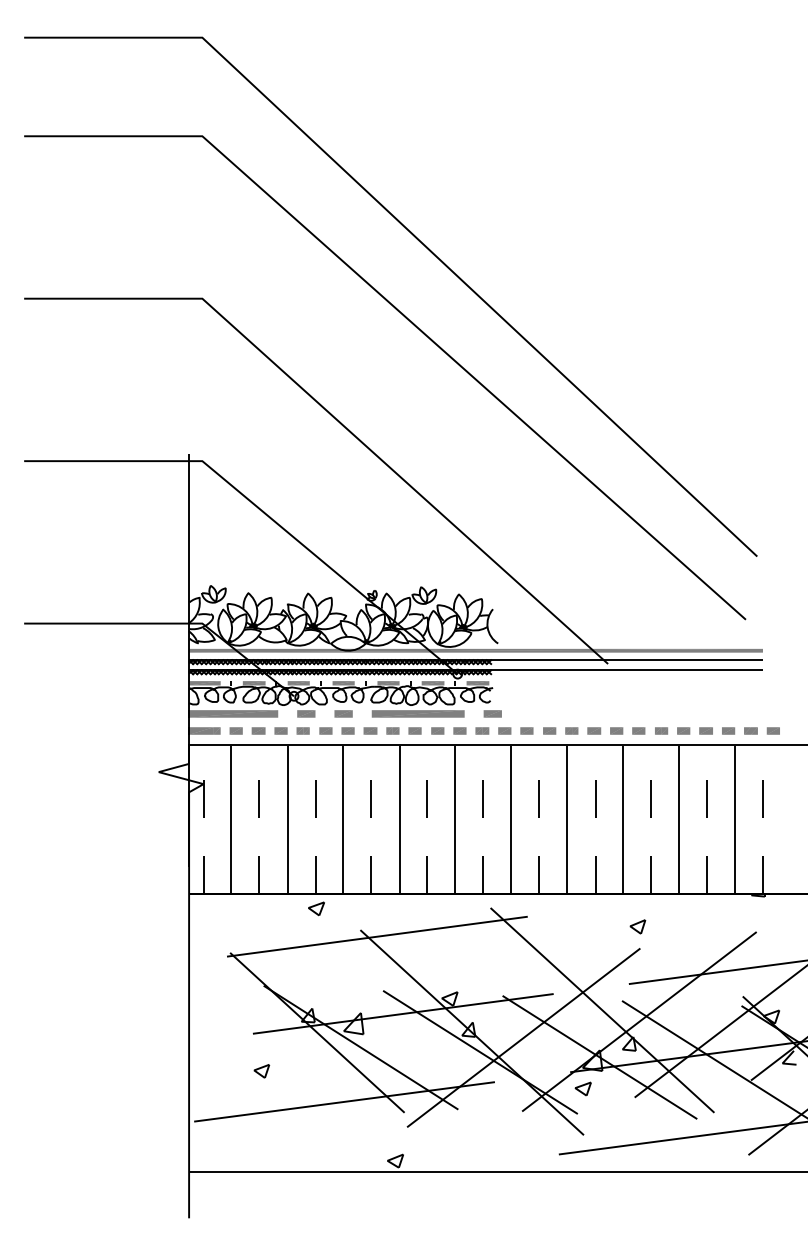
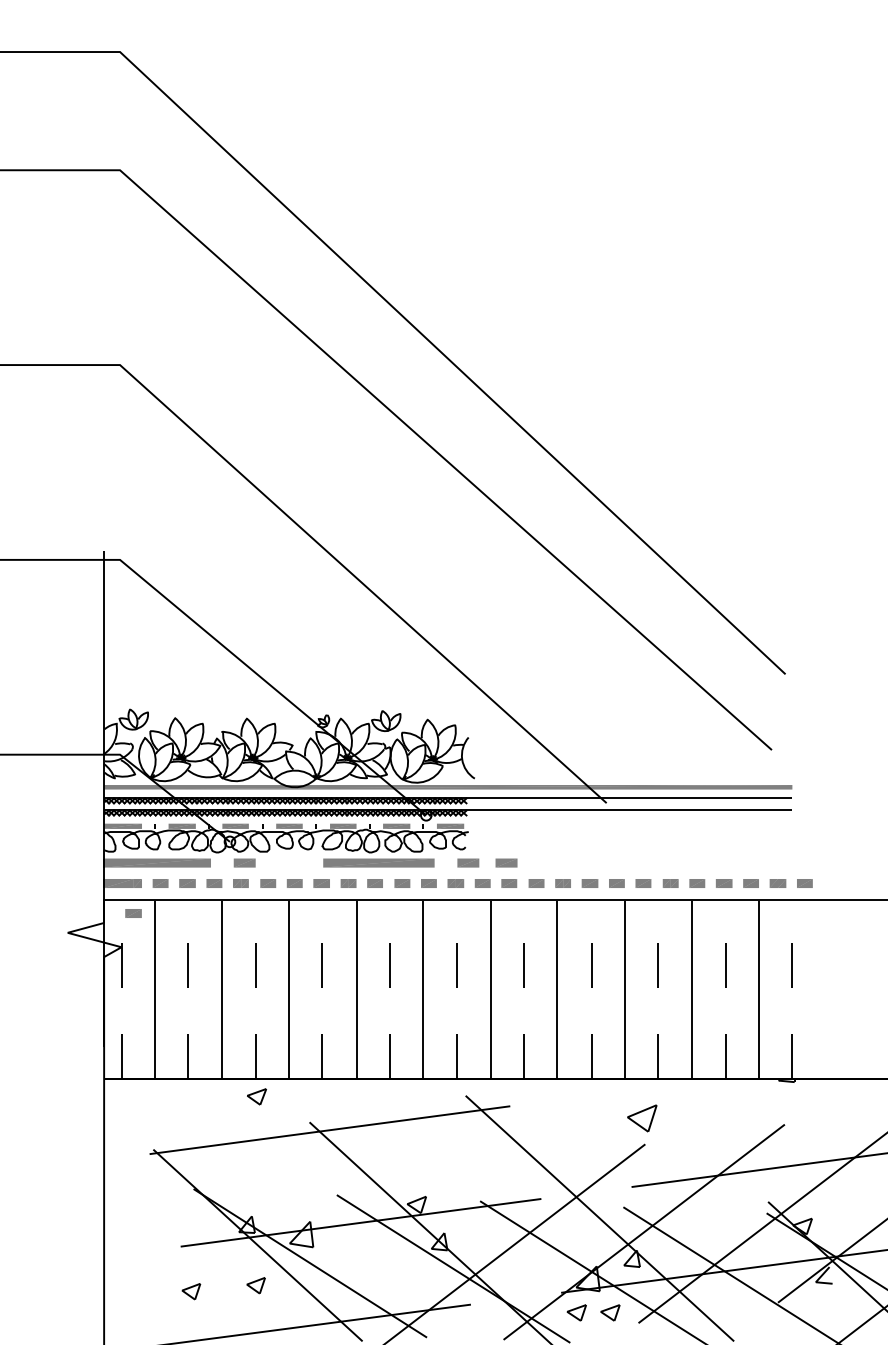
part: (343, 713) -> (506, 862), moved
part: (213, 755) -> (133, 912), added
part: (637, 926) -> (641, 1117), size x1.6
part: (315, 1066) -> (255, 1285), added
part: (610, 1088) -> (609, 1312), added

